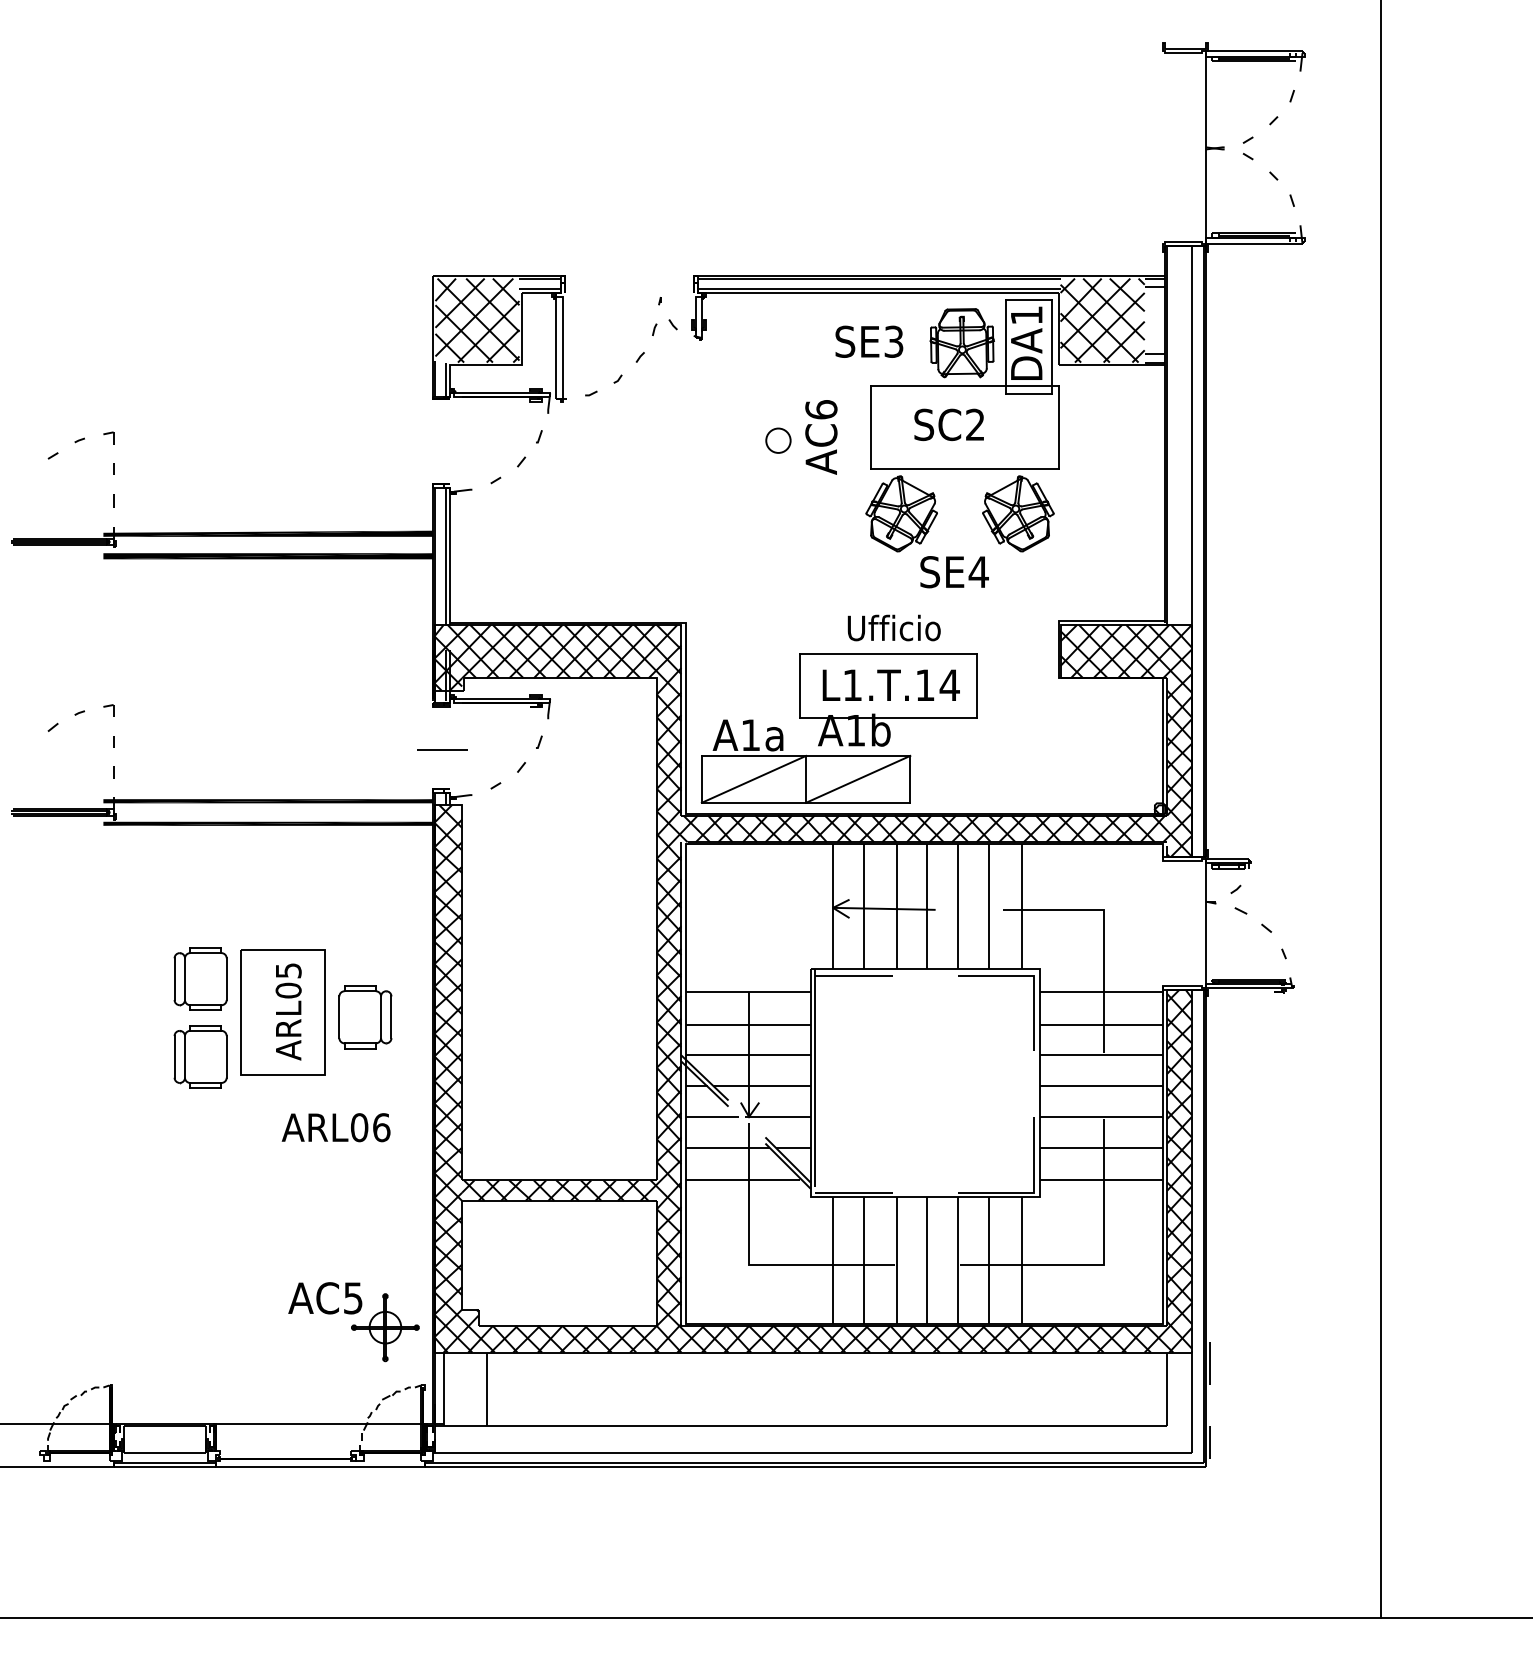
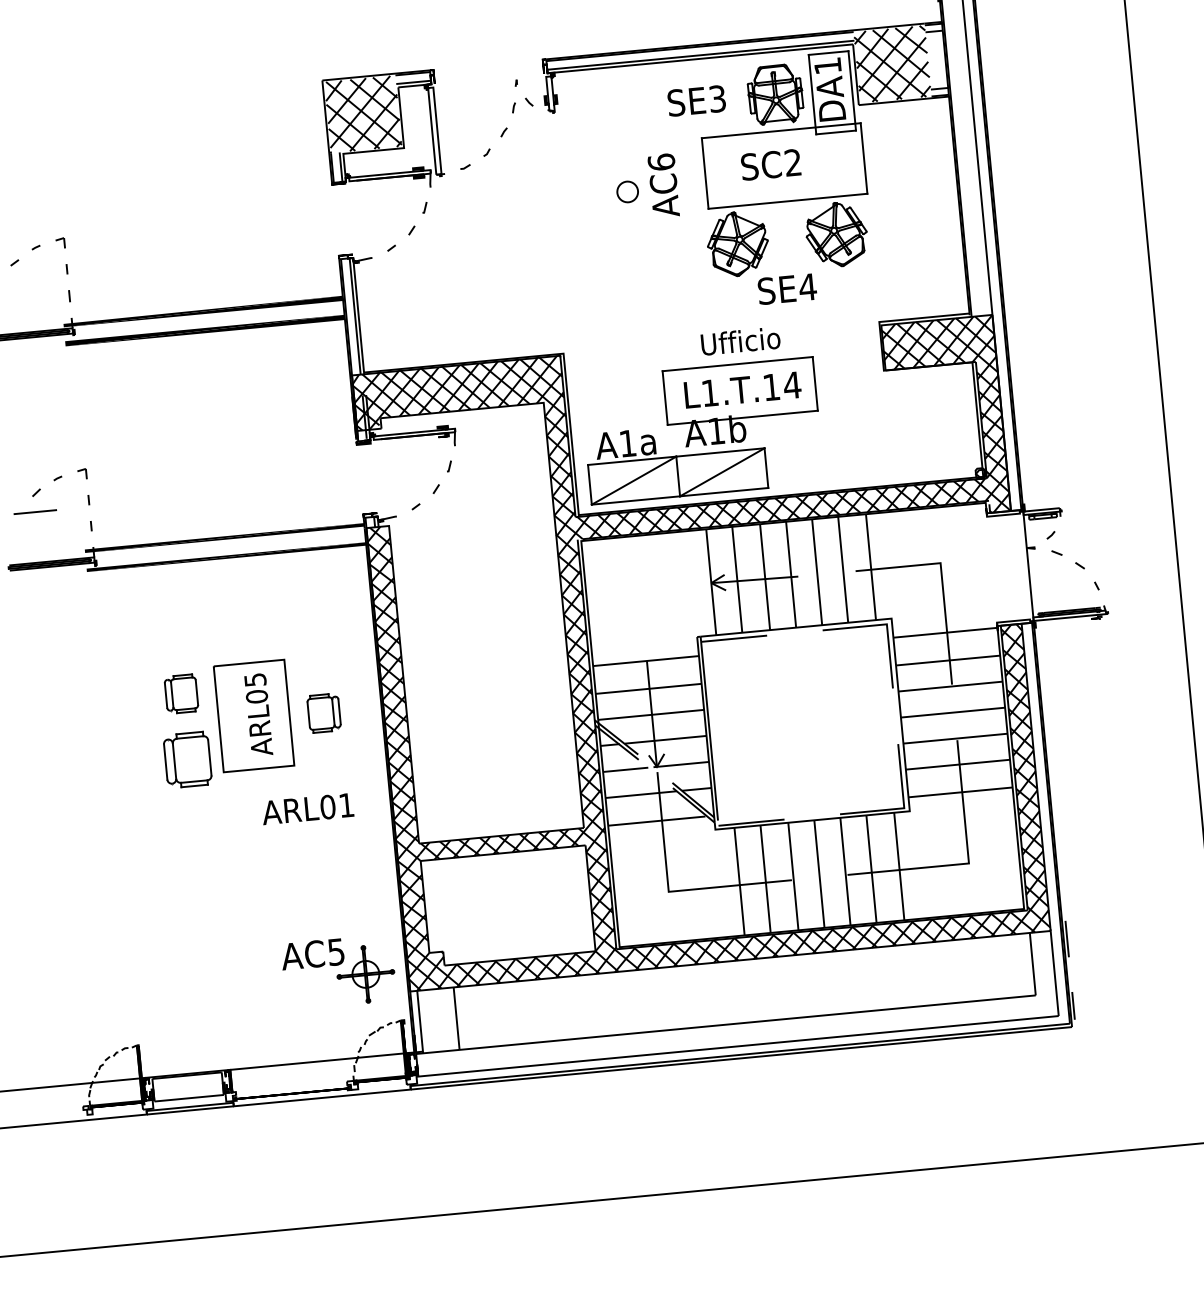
line: (442, 749) -> (35, 511), moved
part: (200, 978) -> (181, 693), size x0.7
part: (365, 1017) -> (324, 713), size x0.7
text: (381, 1127) -> (346, 805), ARL06 -> ARL01

